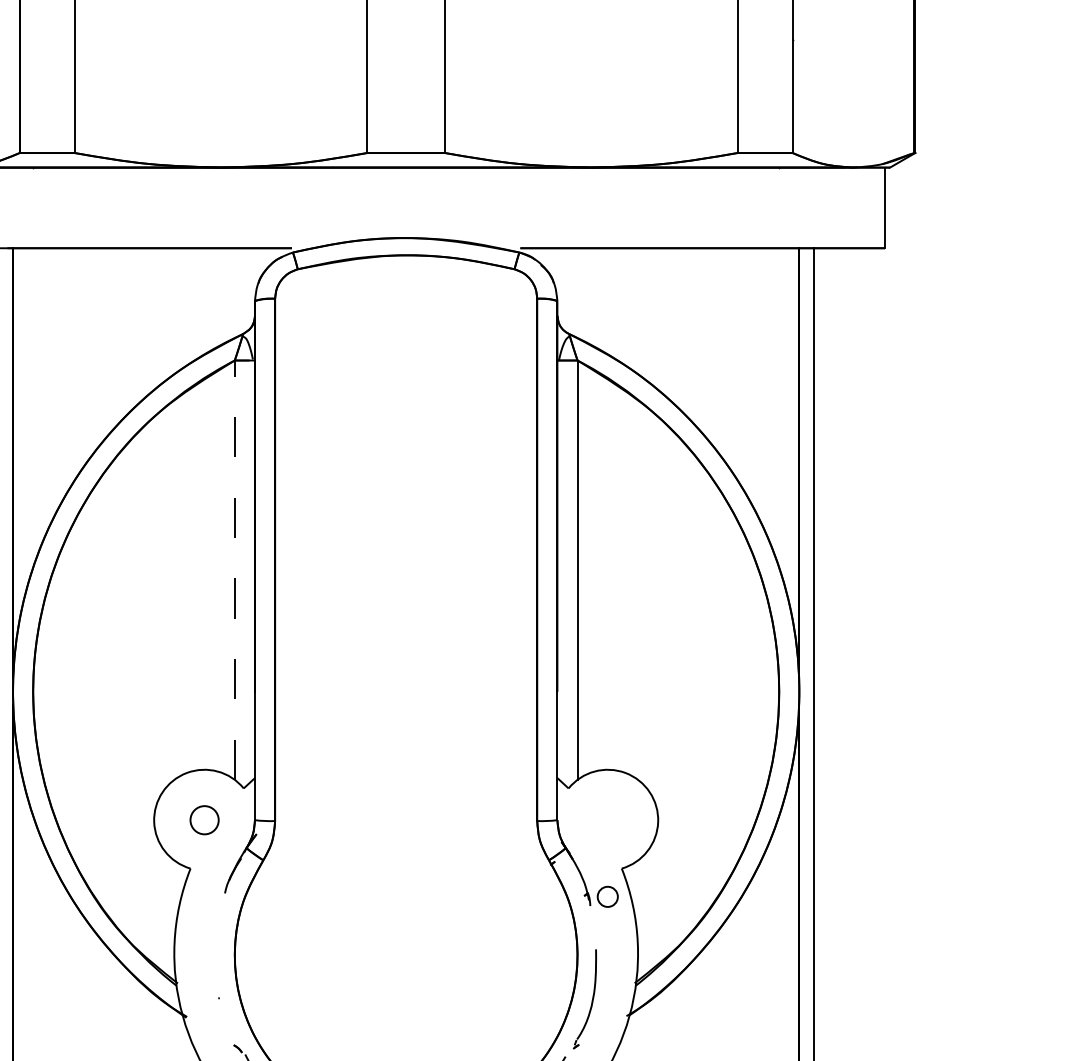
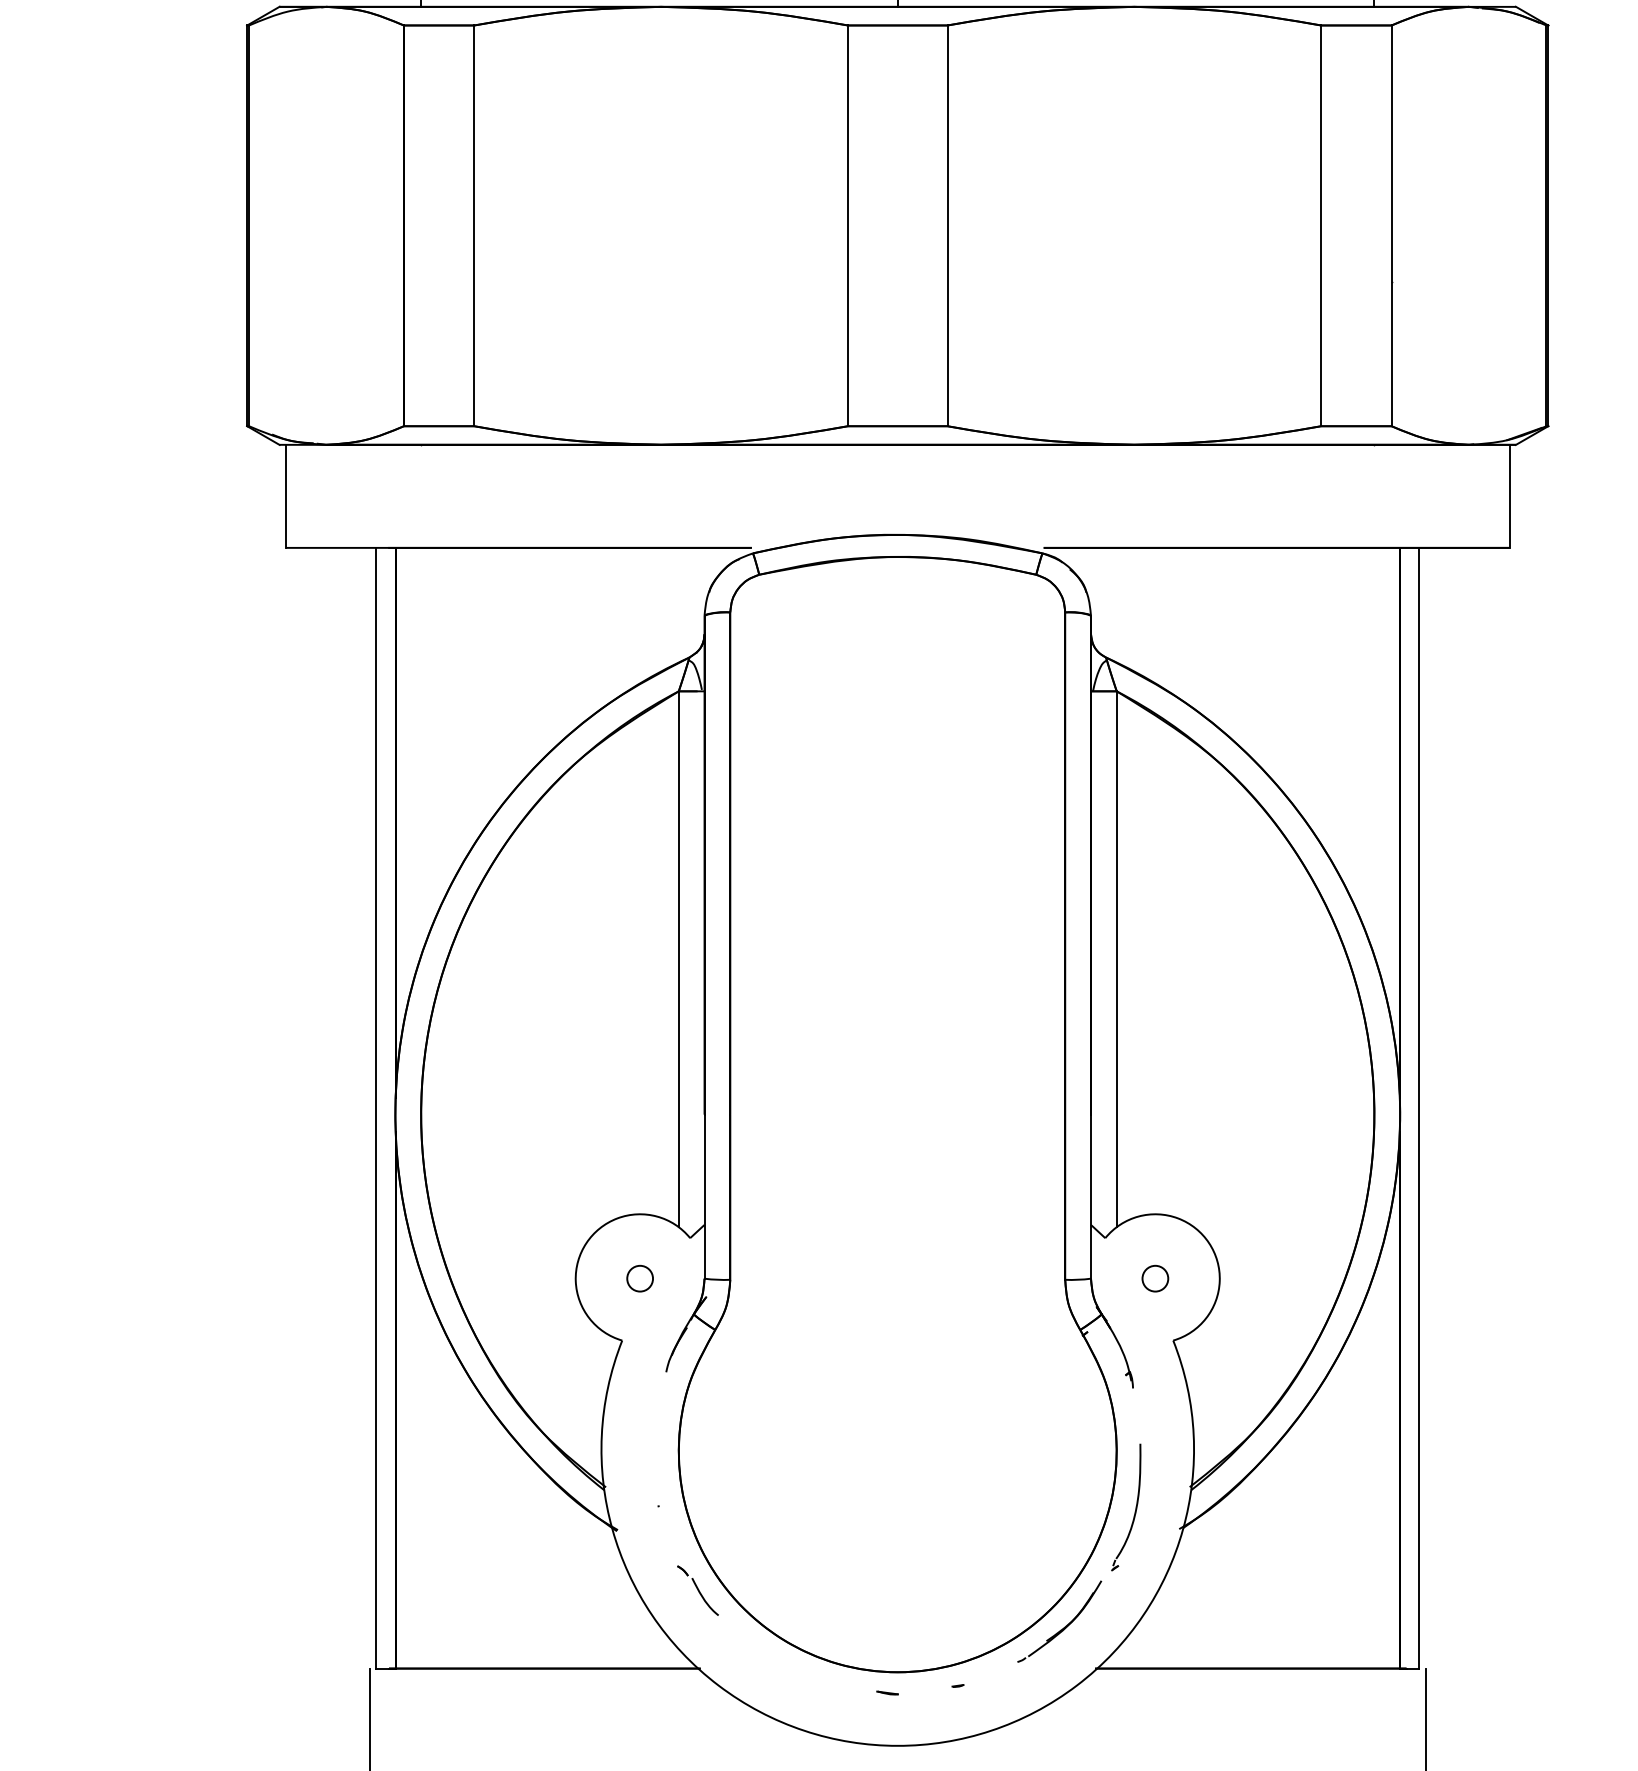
line: (234, 570) -> (678, 959), dashed -> solid
circle: (204, 820) -> (639, 1278), size x0.71
circle: (607, 896) -> (1155, 1278), moved

